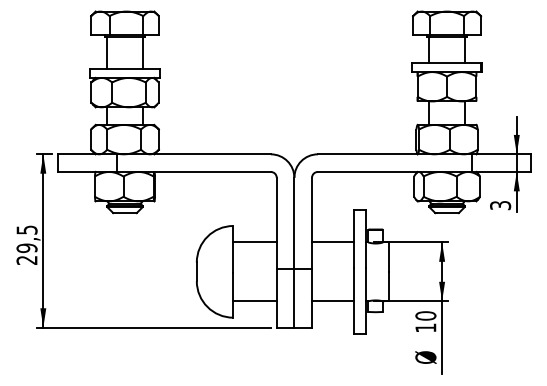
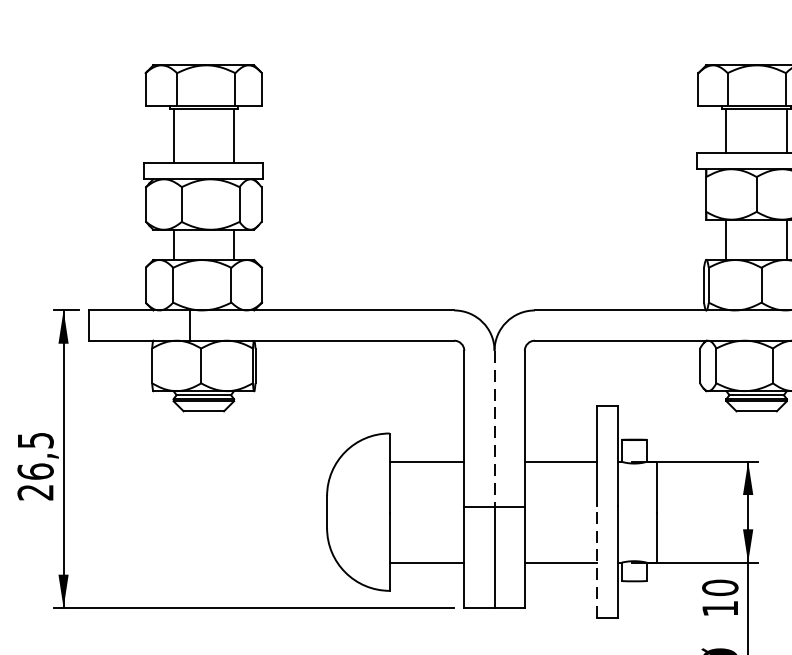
line: (294, 223) -> (494, 429), solid -> dashed
text: (26, 248) -> (34, 472), 29,5 -> 26,5
line: (354, 300) -> (597, 561), solid -> dashed

